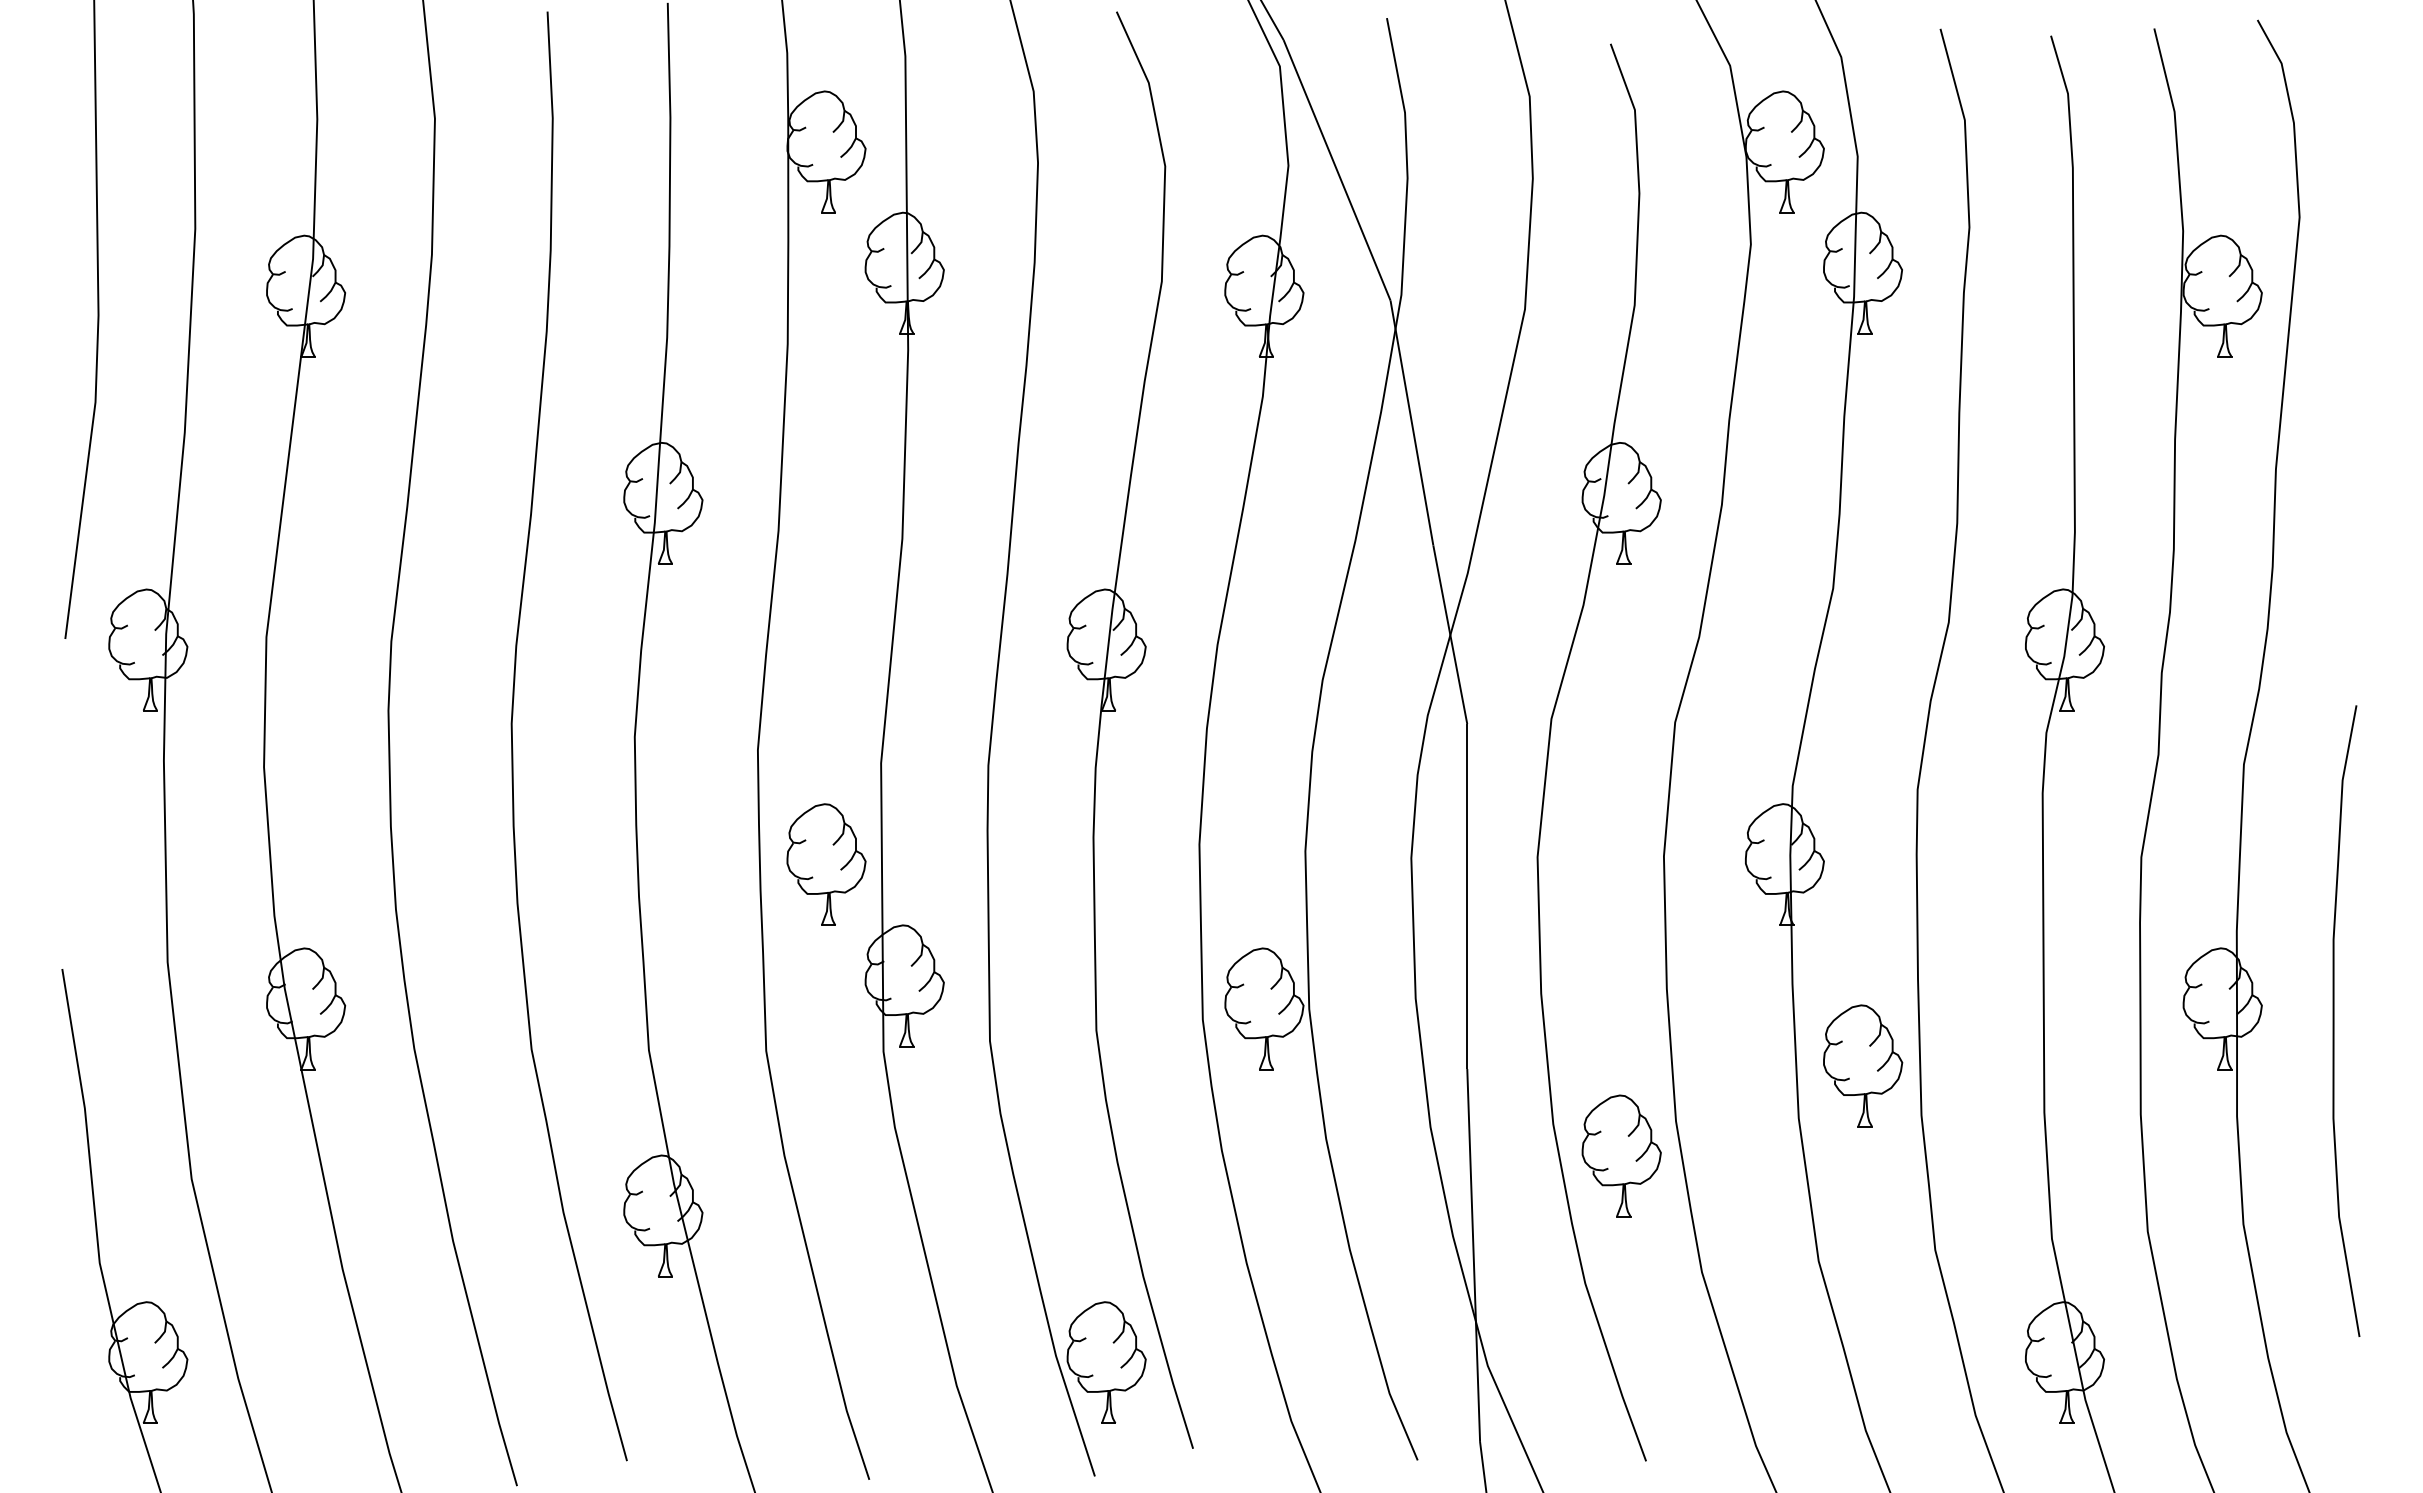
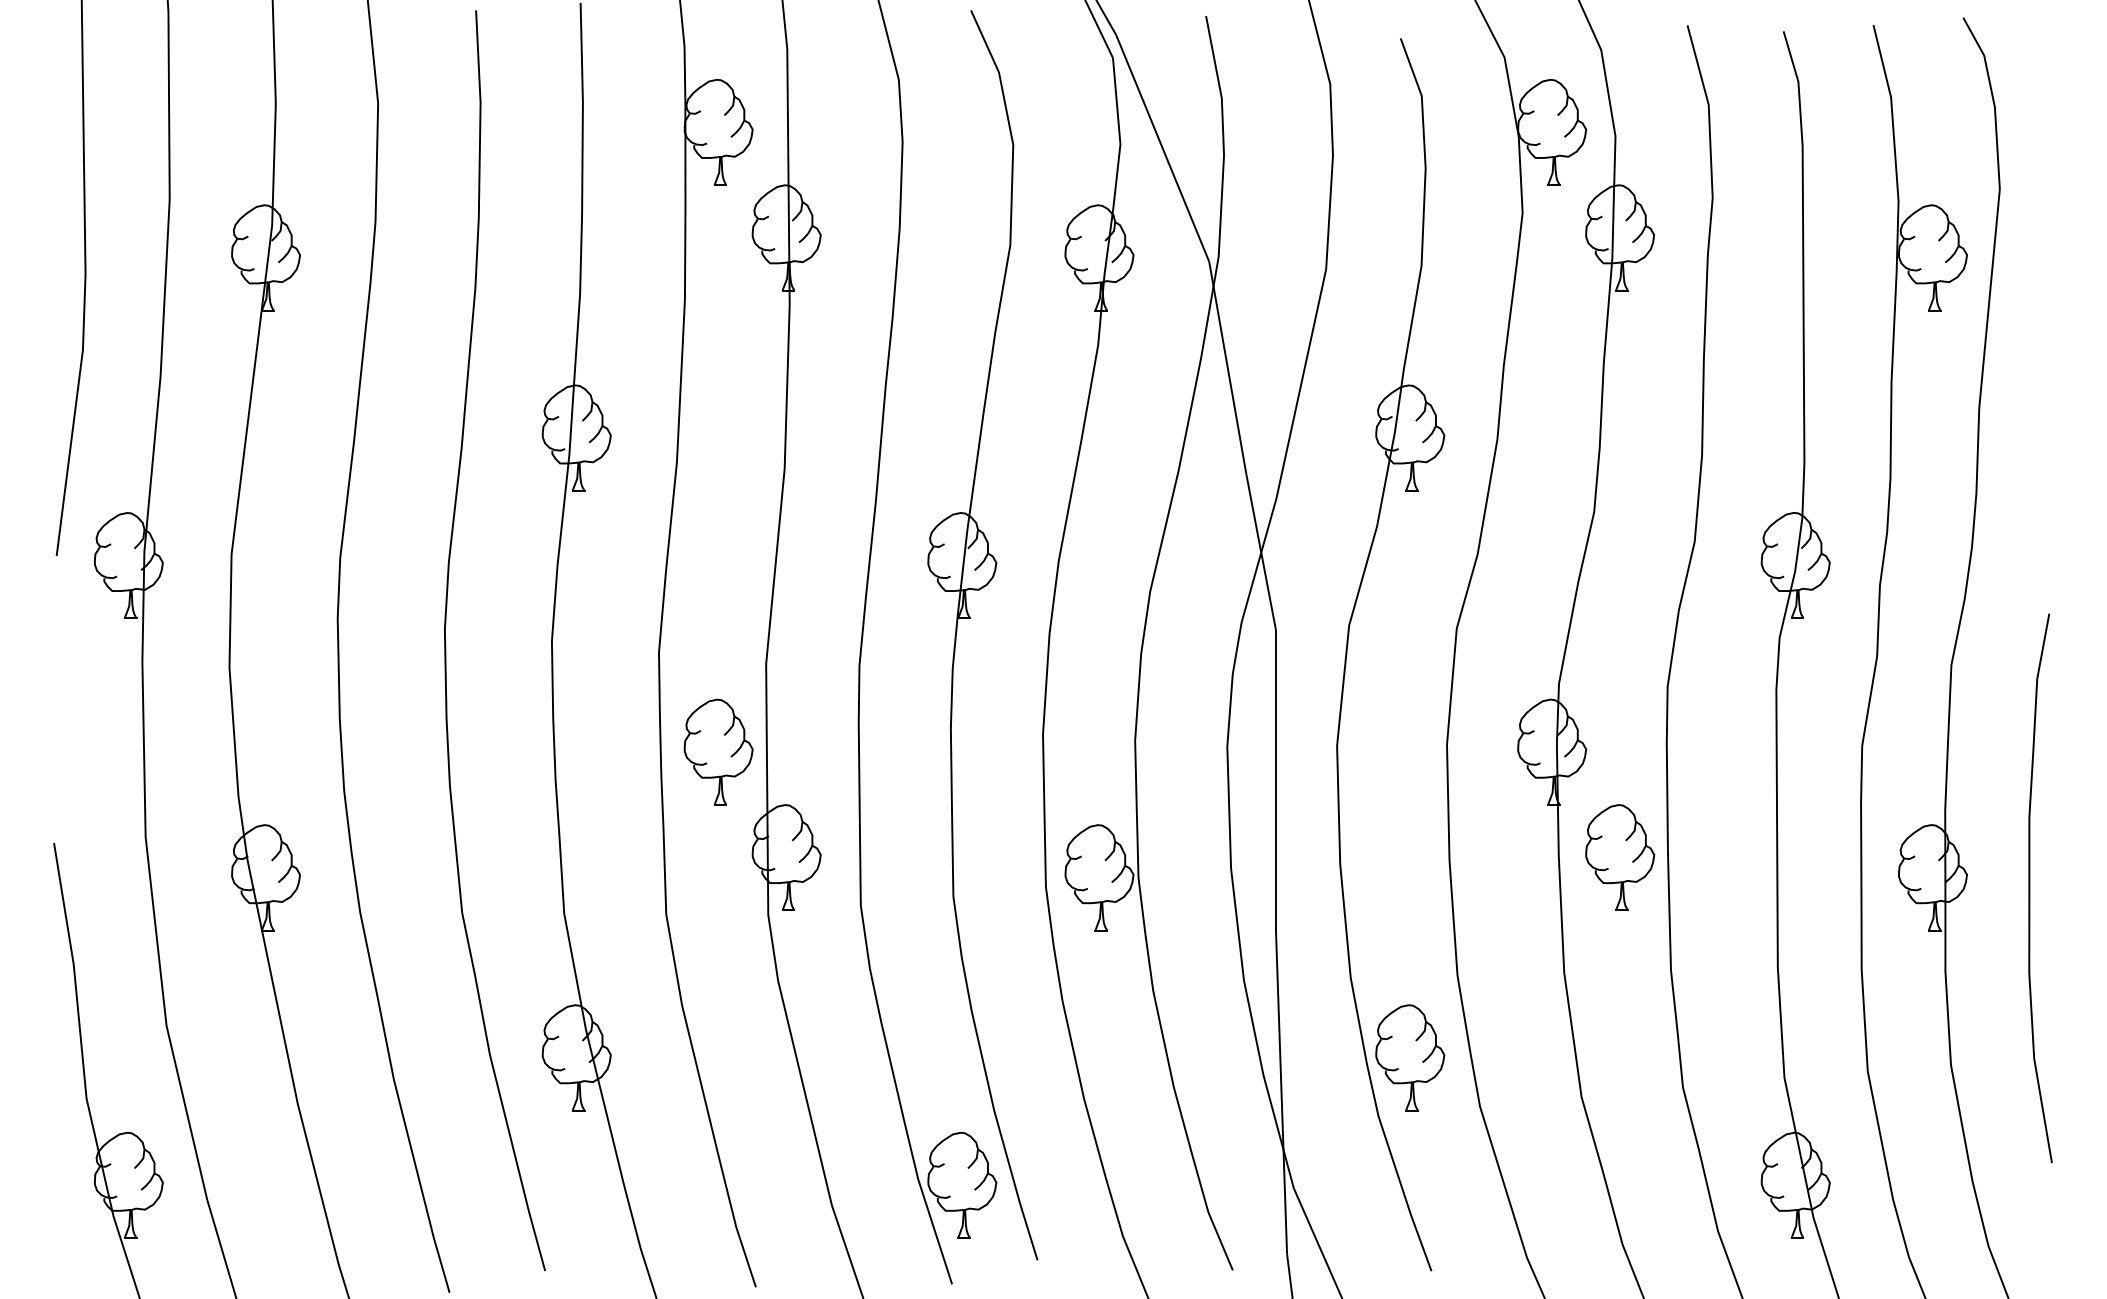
part: (1863, 1065) -> (1620, 857), moved
part: (1621, 1155) -> (1410, 1057), moved

